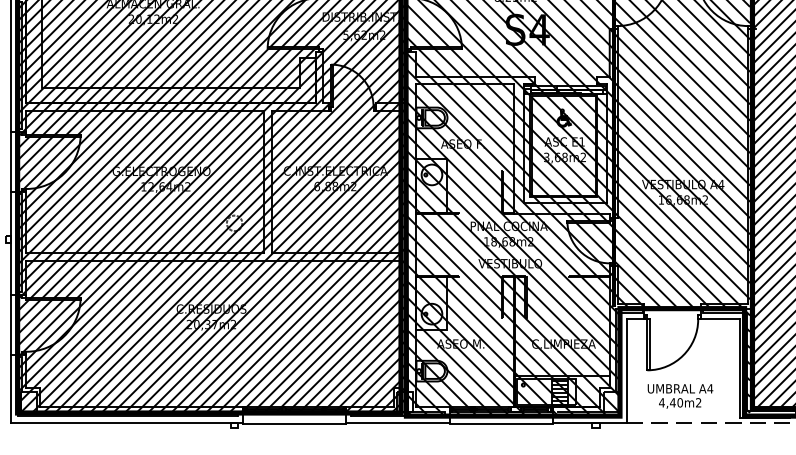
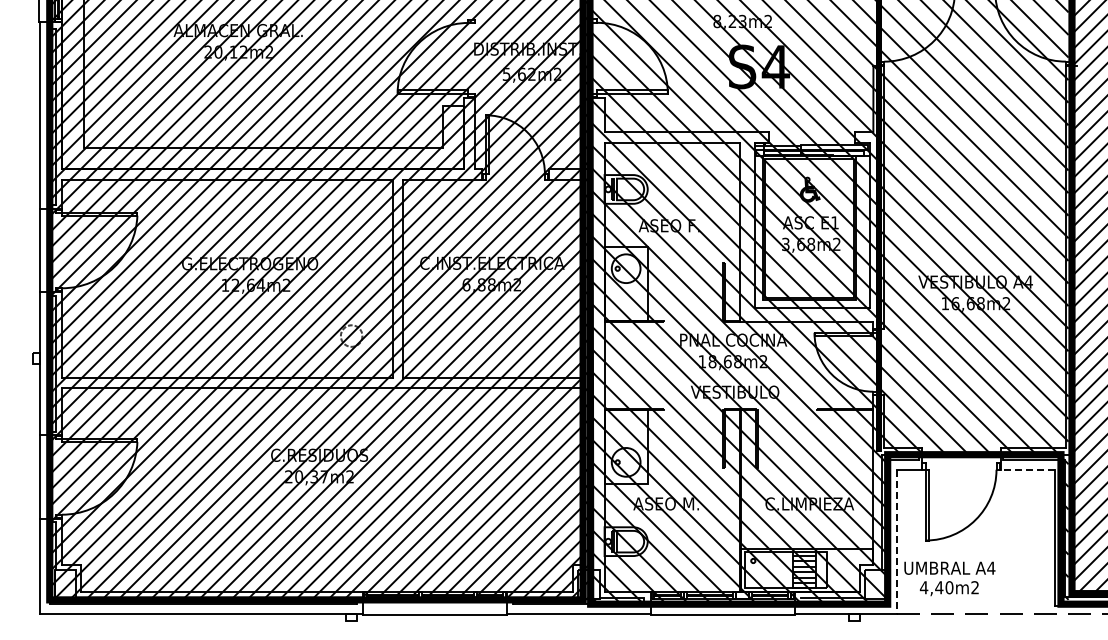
line: (720, 319) -> (1027, 469), solid -> dashed
line: (627, 371) -> (897, 541), solid -> dashed
text: (680, 396) -> (949, 578), moved

